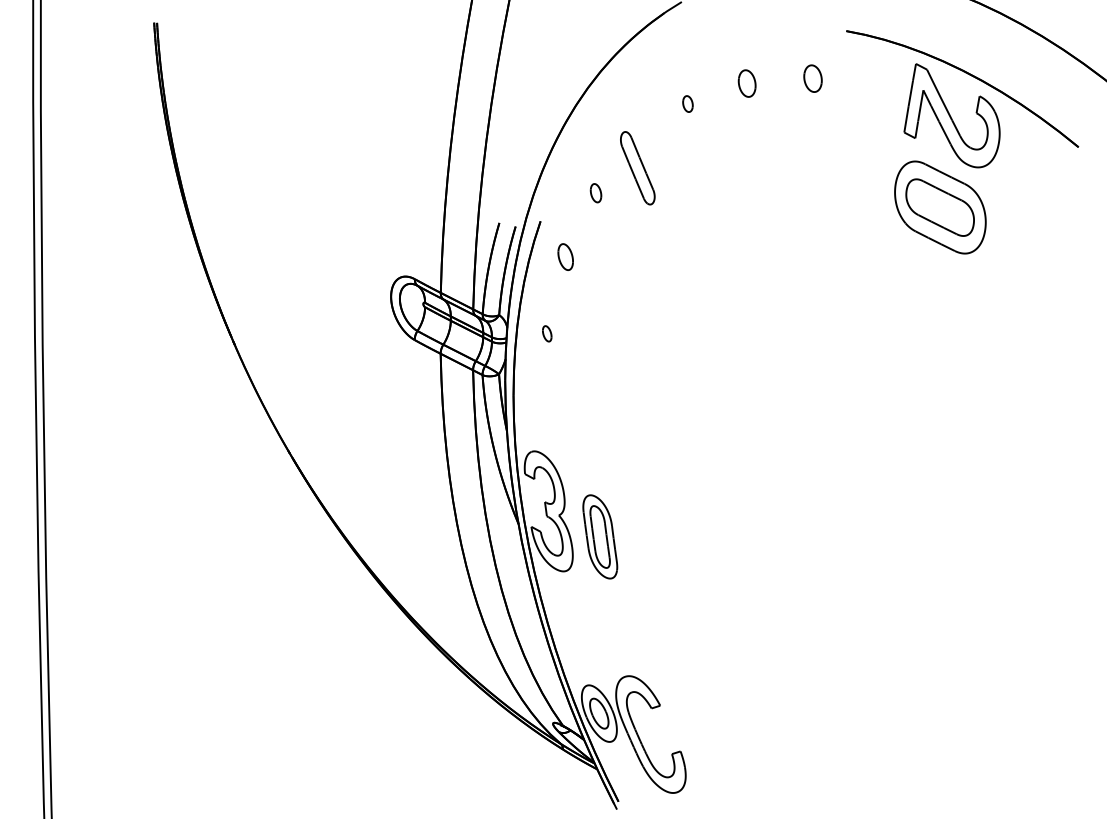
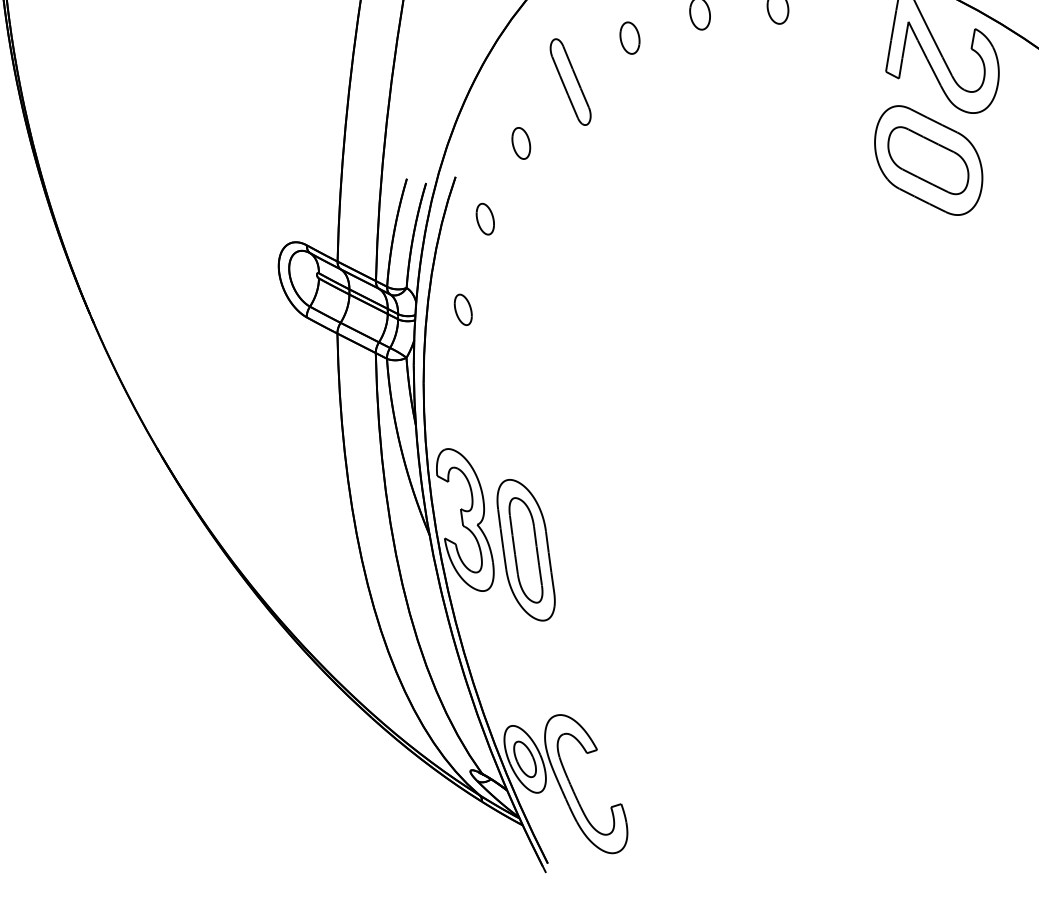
part: (687, 103) -> (629, 37), size x1.67
part: (637, 168) -> (570, 82), moved
part: (595, 193) -> (520, 143), size x1.43
part: (547, 333) -> (463, 309), size x1.67
part: (600, 536) -> (526, 549), size x1.43

